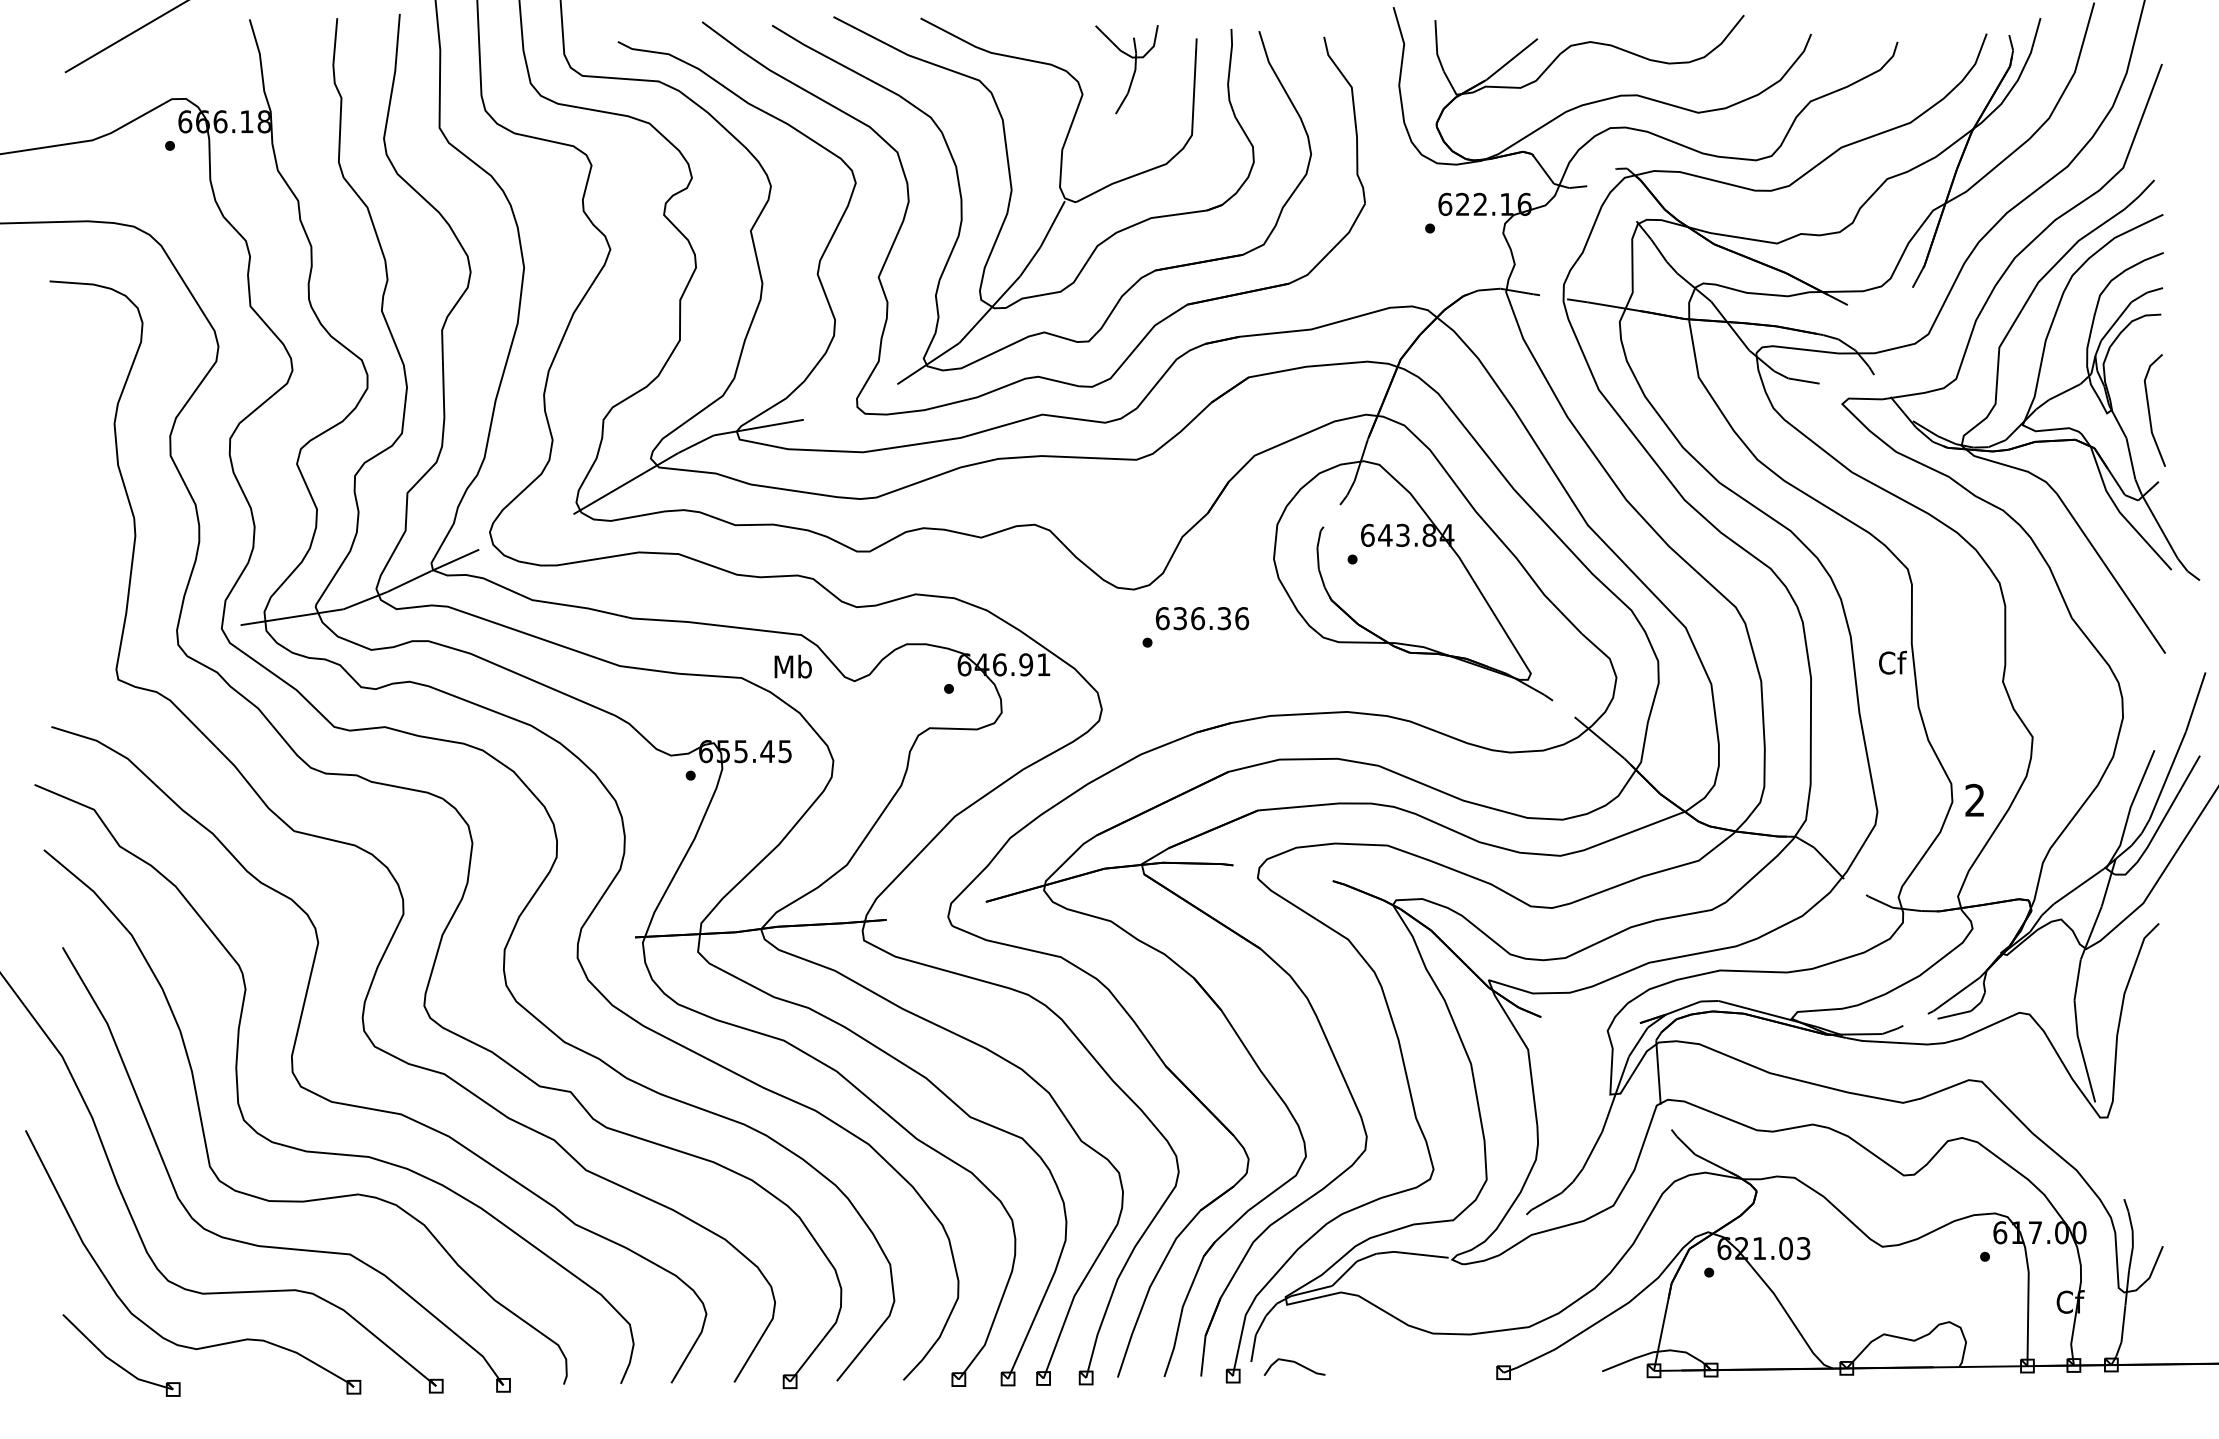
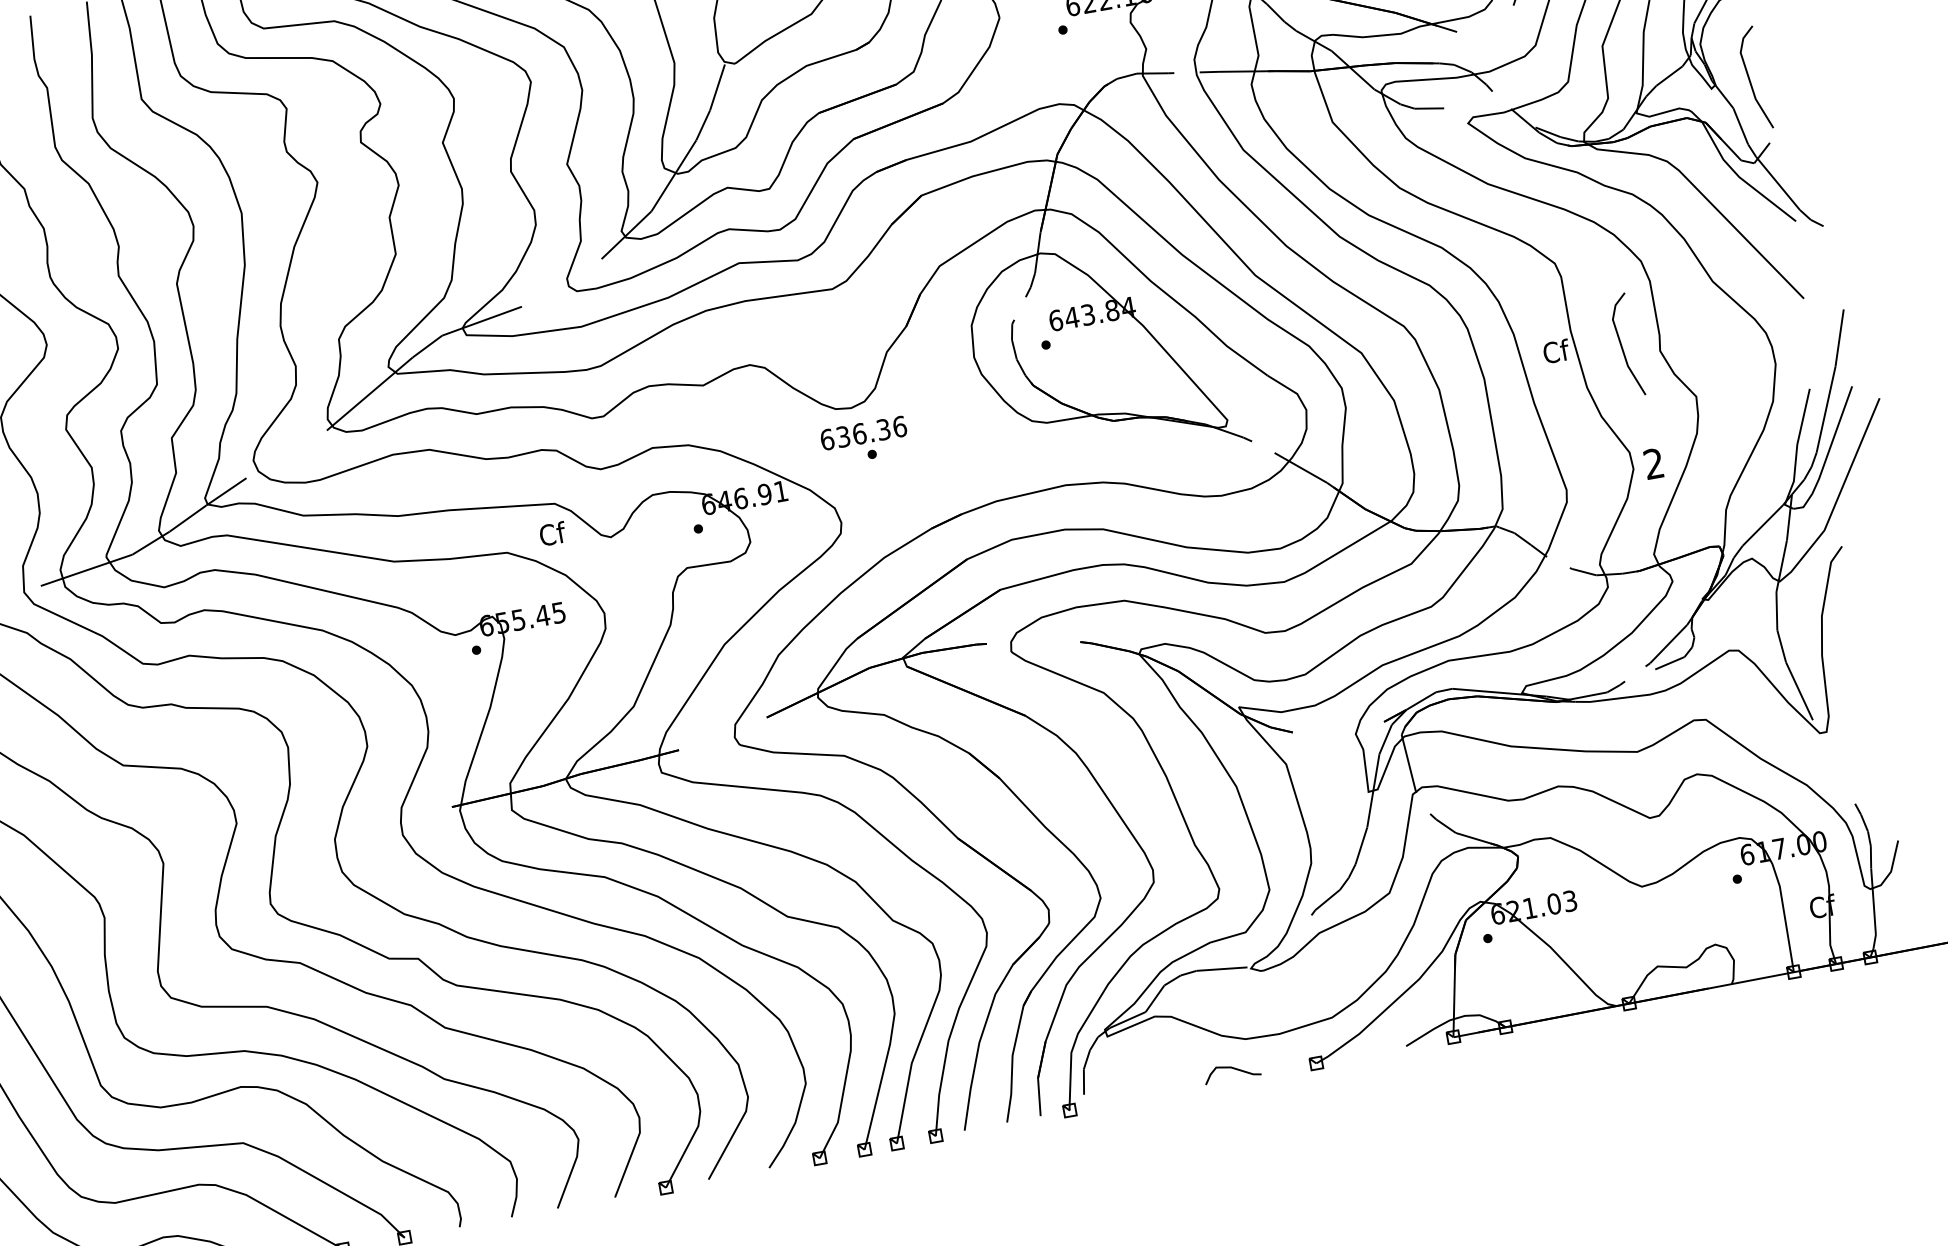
text: (1202, 618) -> (863, 433), moved
text: (792, 666) -> (551, 533), Mb -> Cf
line: (1964, 671) -> (1623, 347), added
curve: (1295, 1363) -> (1232, 1068), moved

